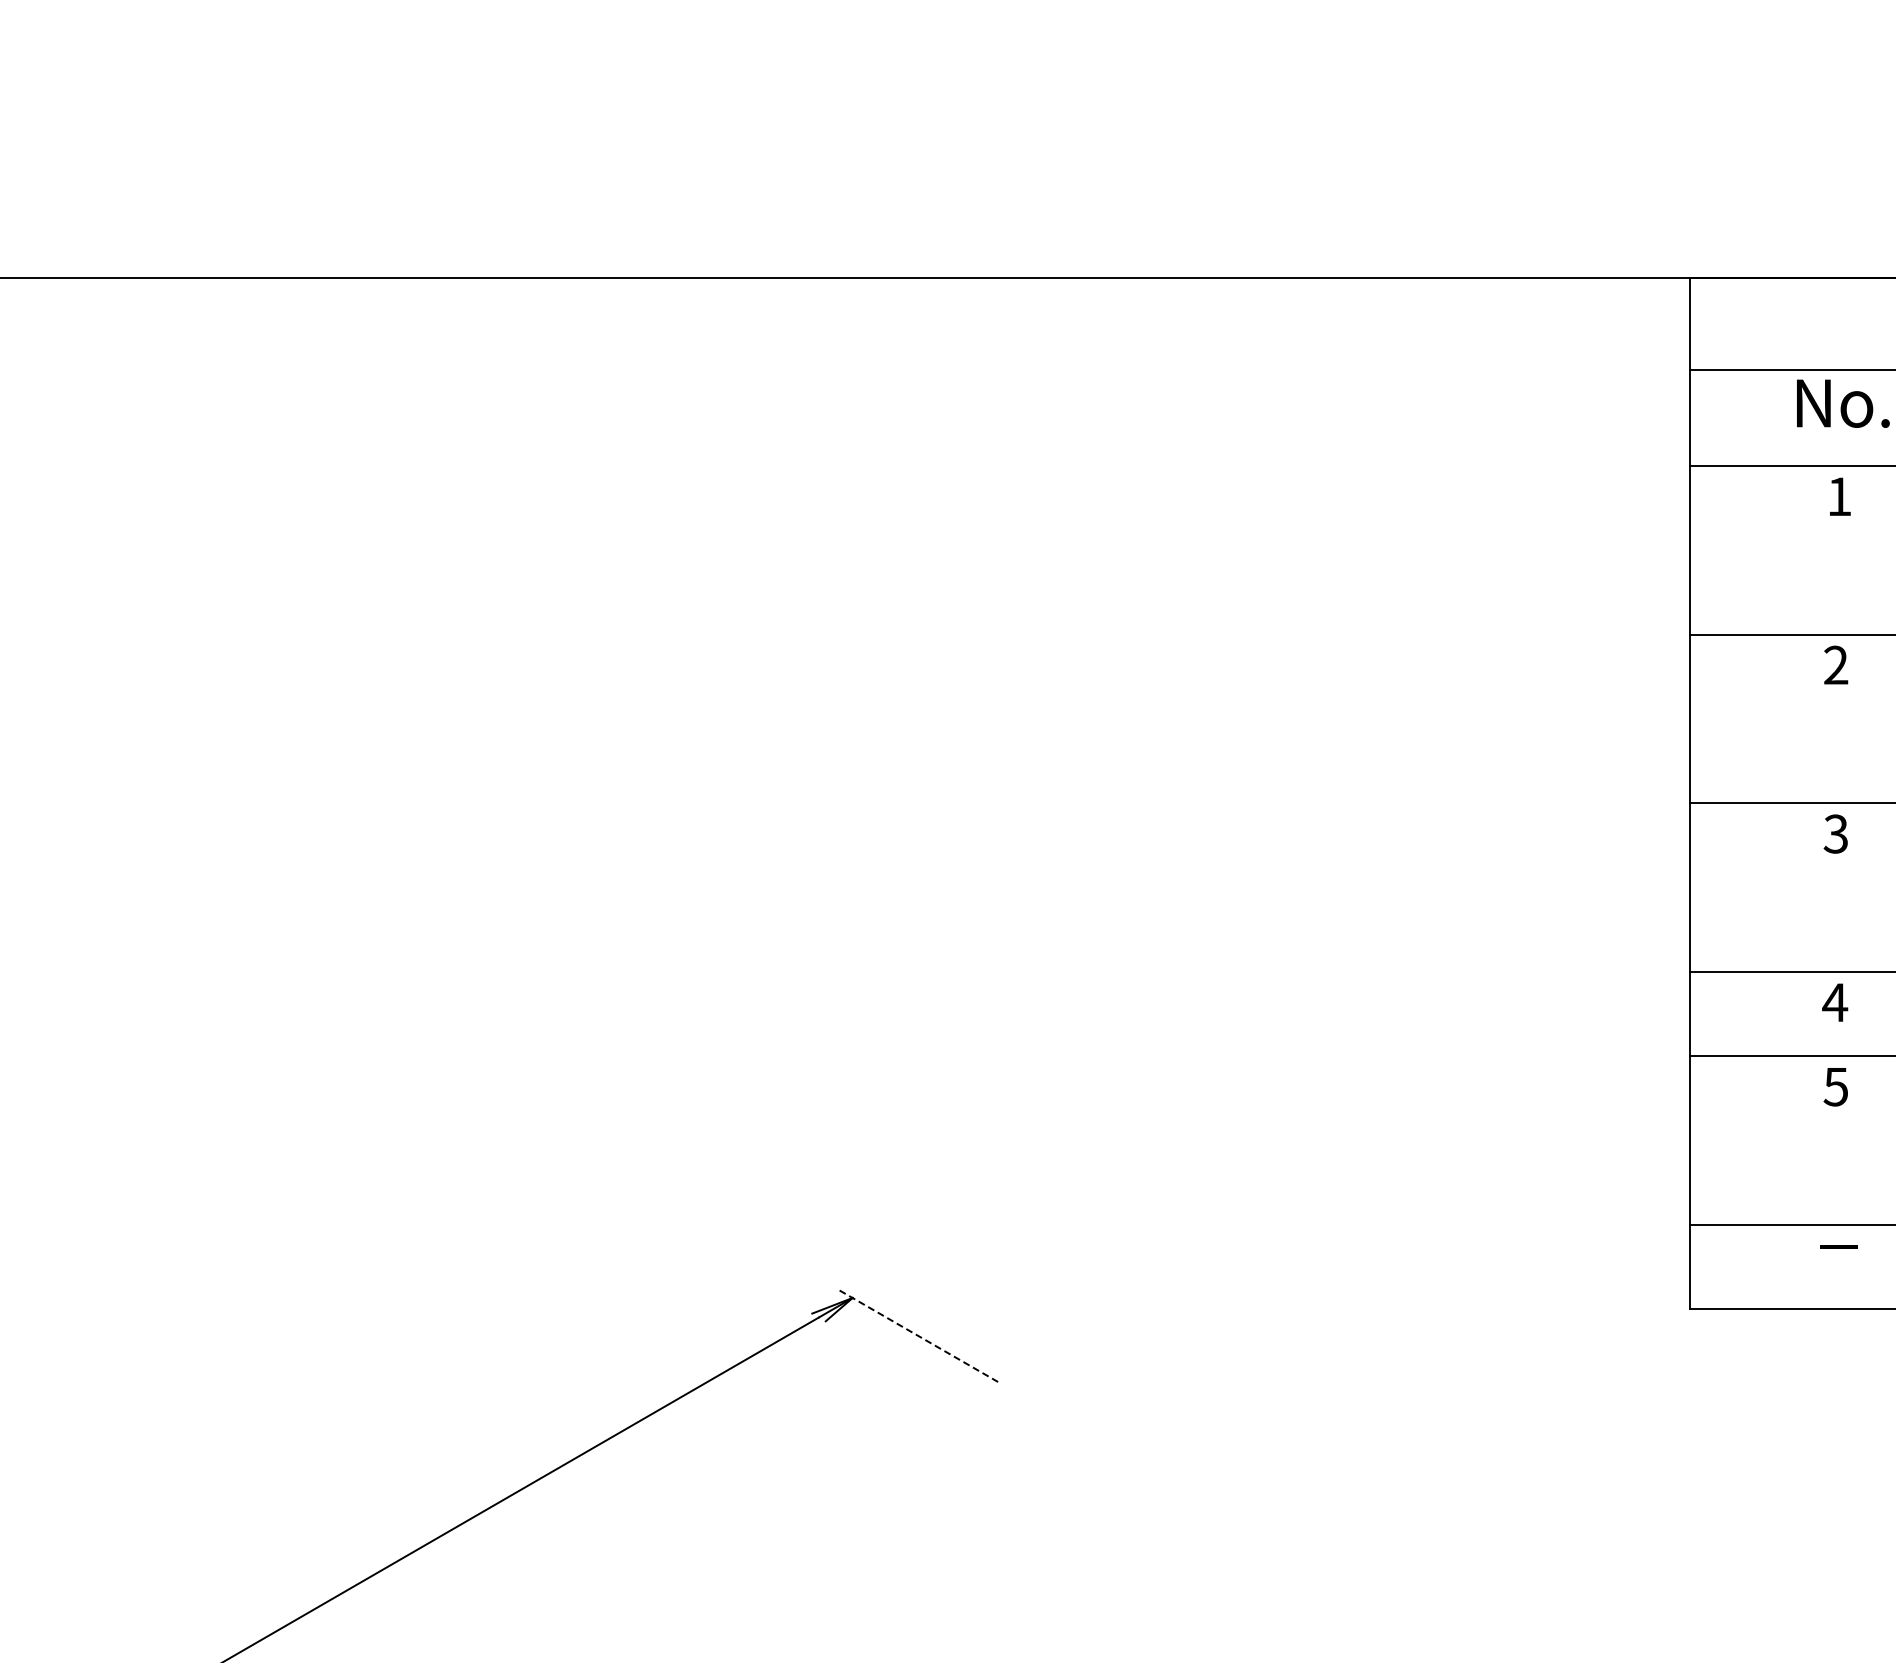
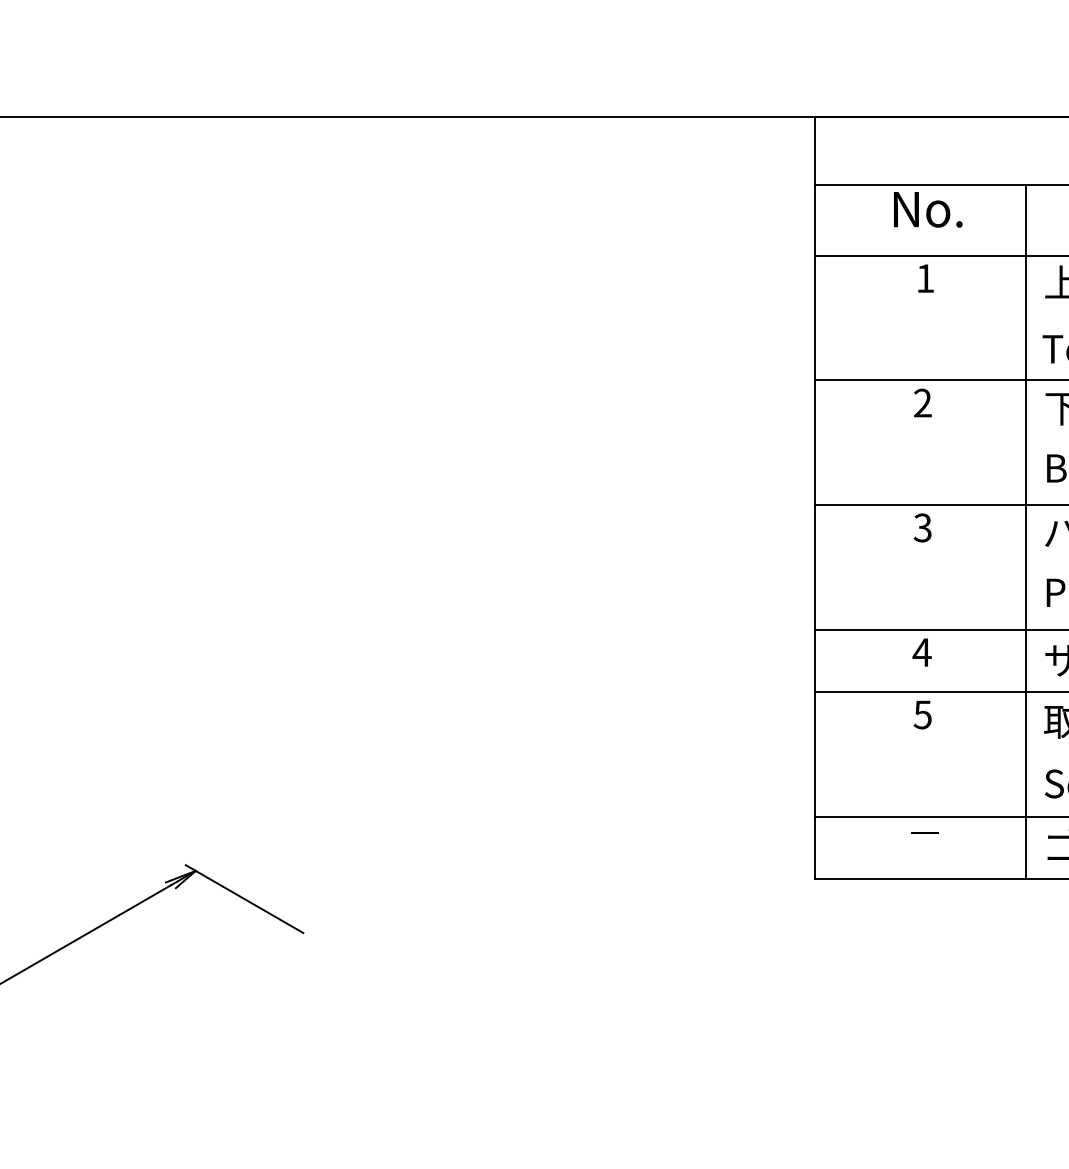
line: (918, 1336) -> (244, 899), dashed -> solid

